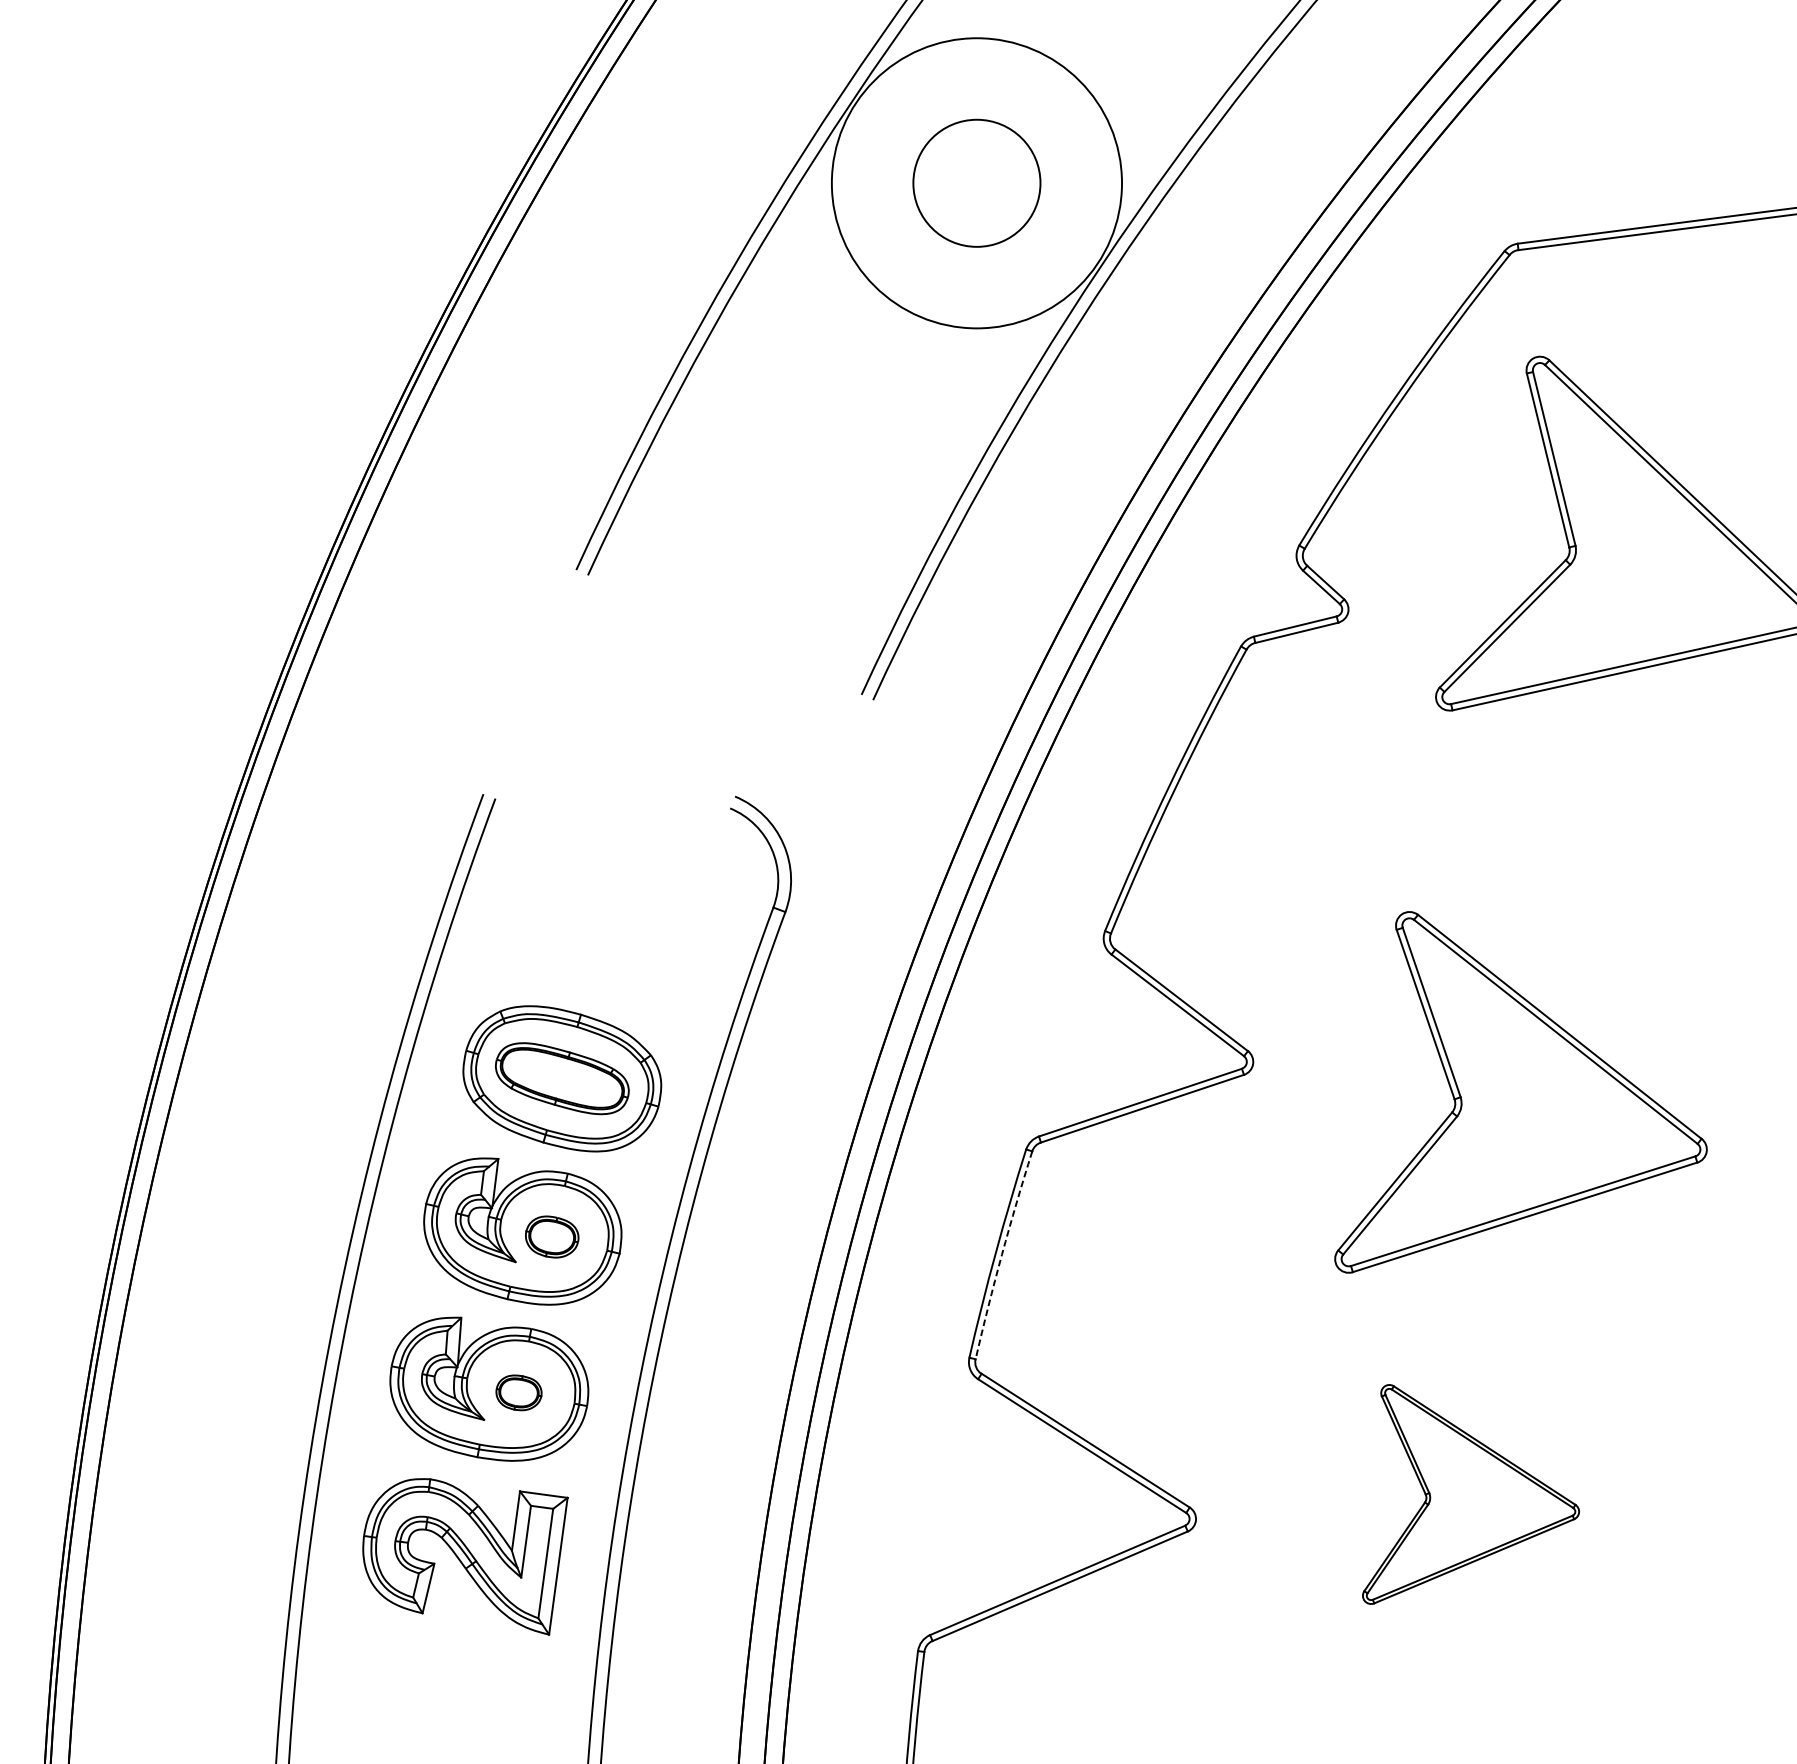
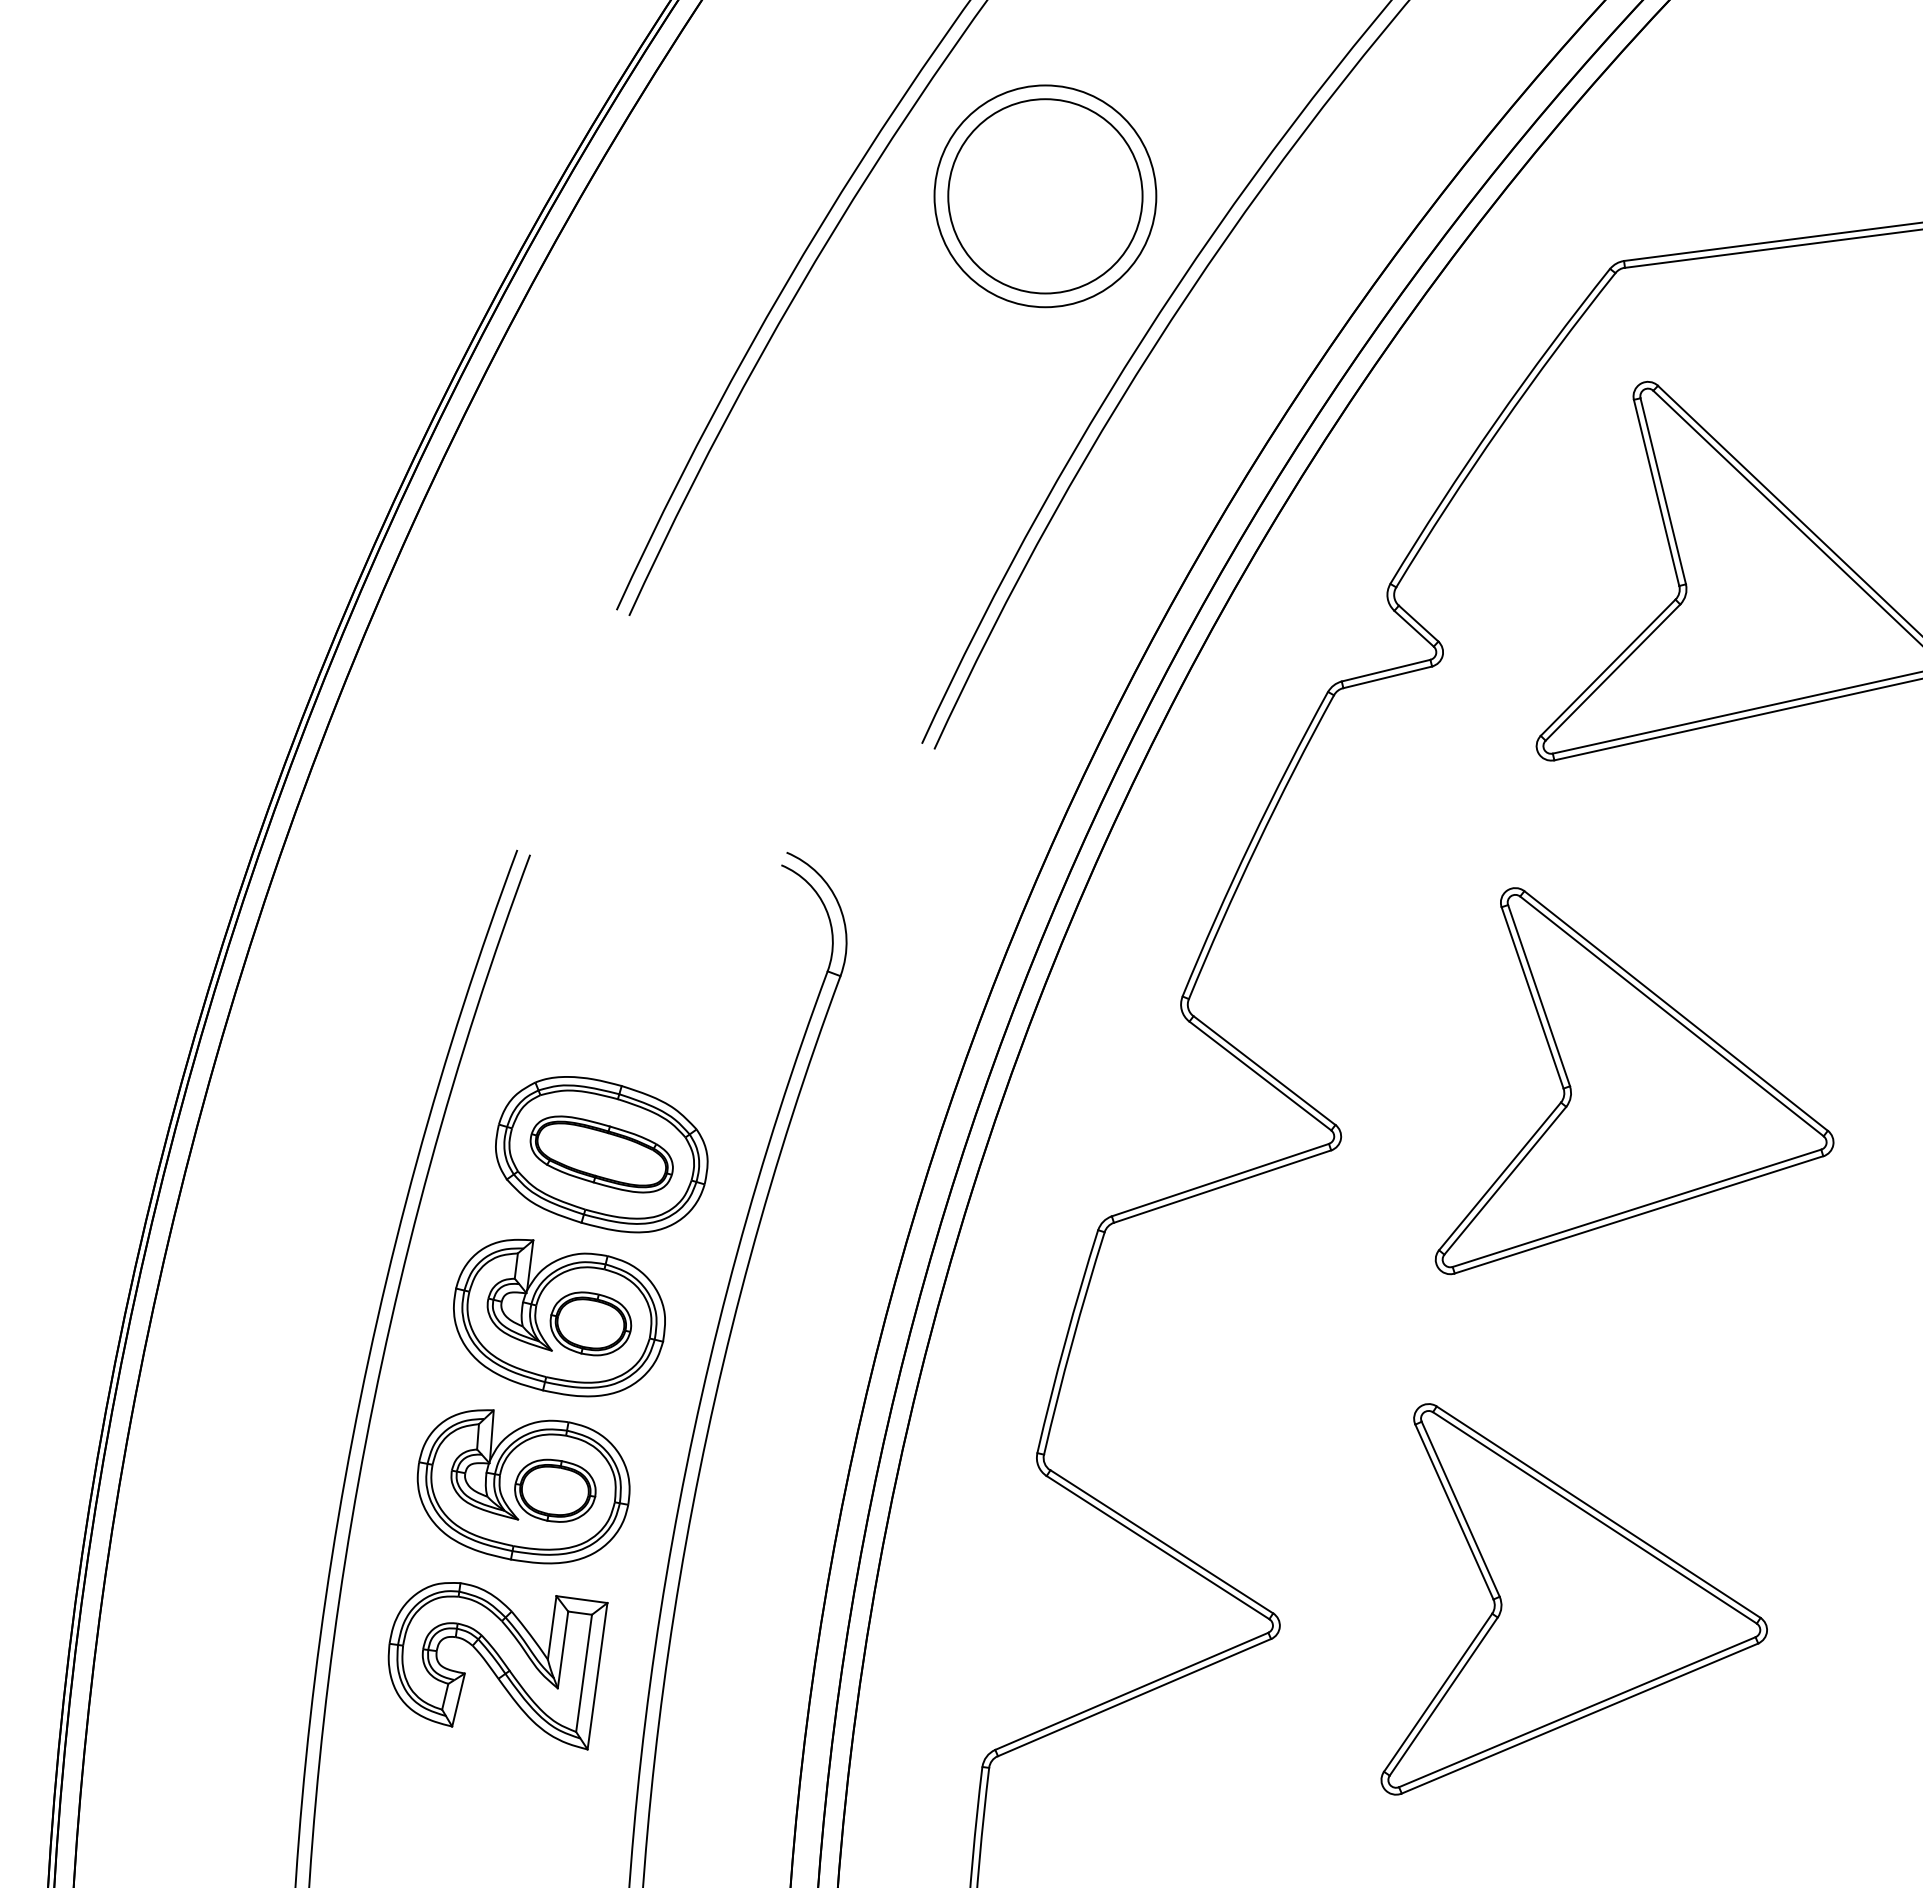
circle: (976, 183) -> (1045, 196), size x0.71
circle: (976, 183) -> (1045, 196), size x1.43
part: (1520, 1092) -> (1634, 1081), moved
part: (551, 1236) -> (590, 1323), size x1.43
arc: (1002, 1254) -> (1072, 1342), dashed -> solid
part: (519, 1392) -> (555, 1490), size x1.67
part: (1470, 1494) -> (1573, 1599), size x1.67

